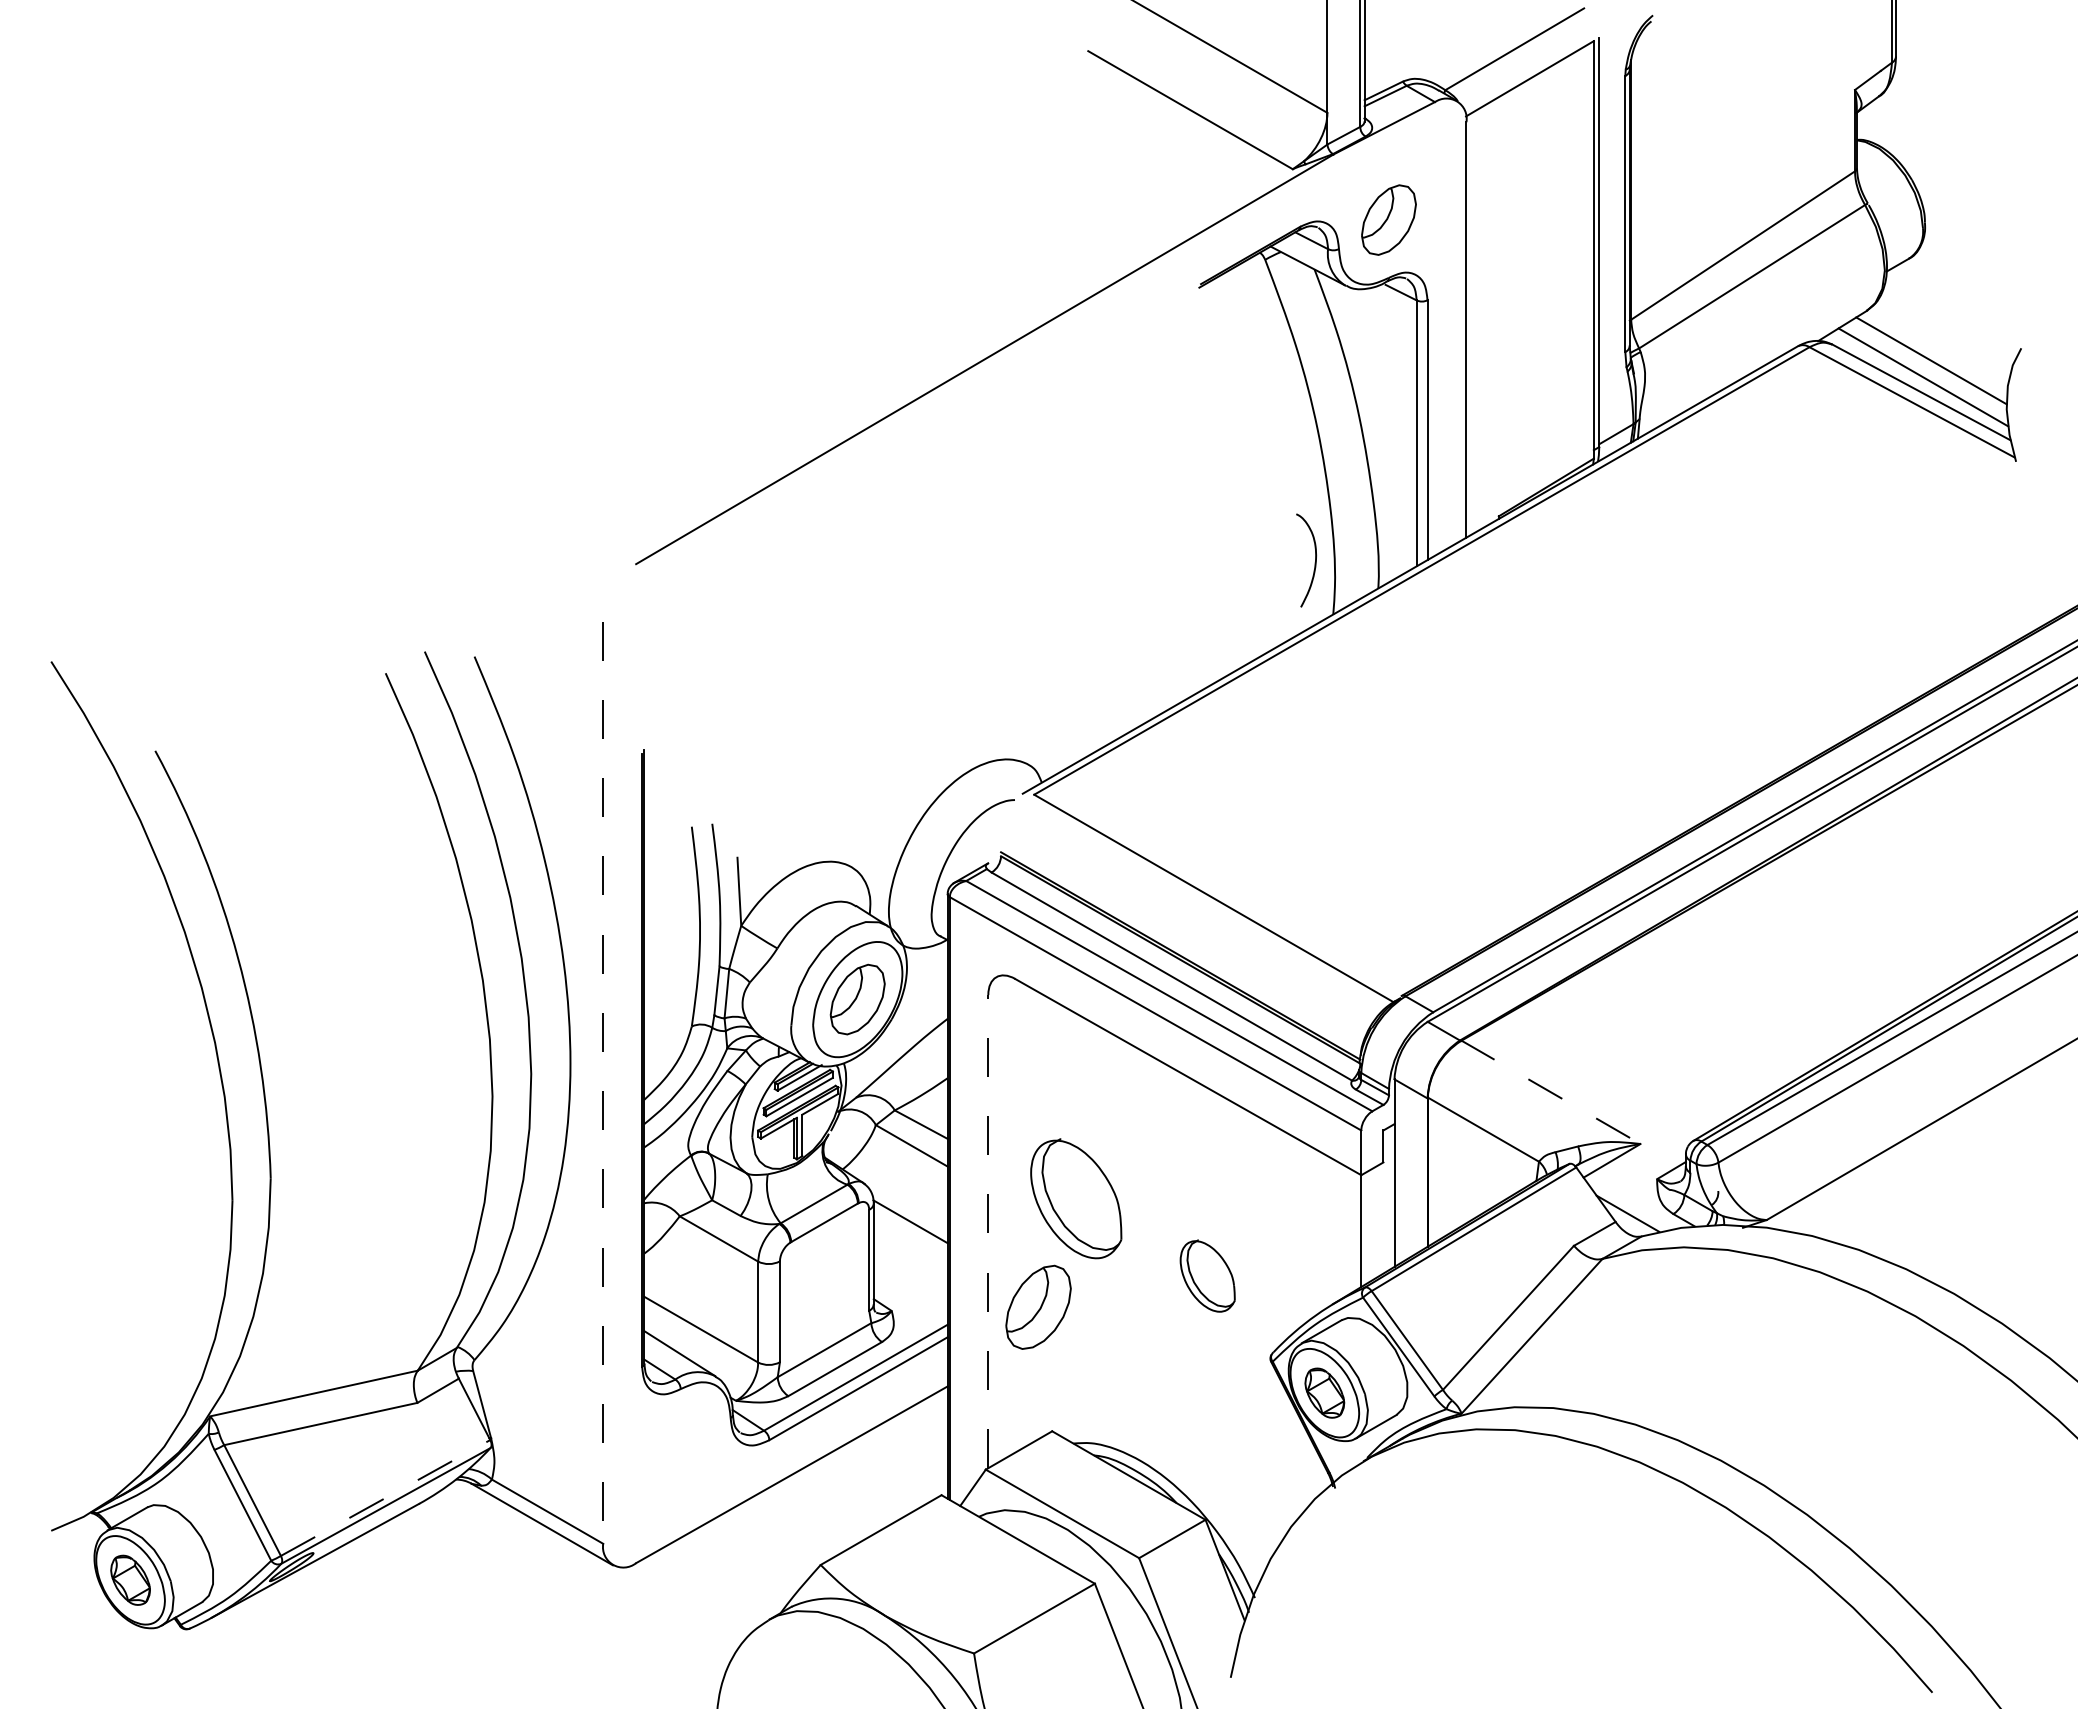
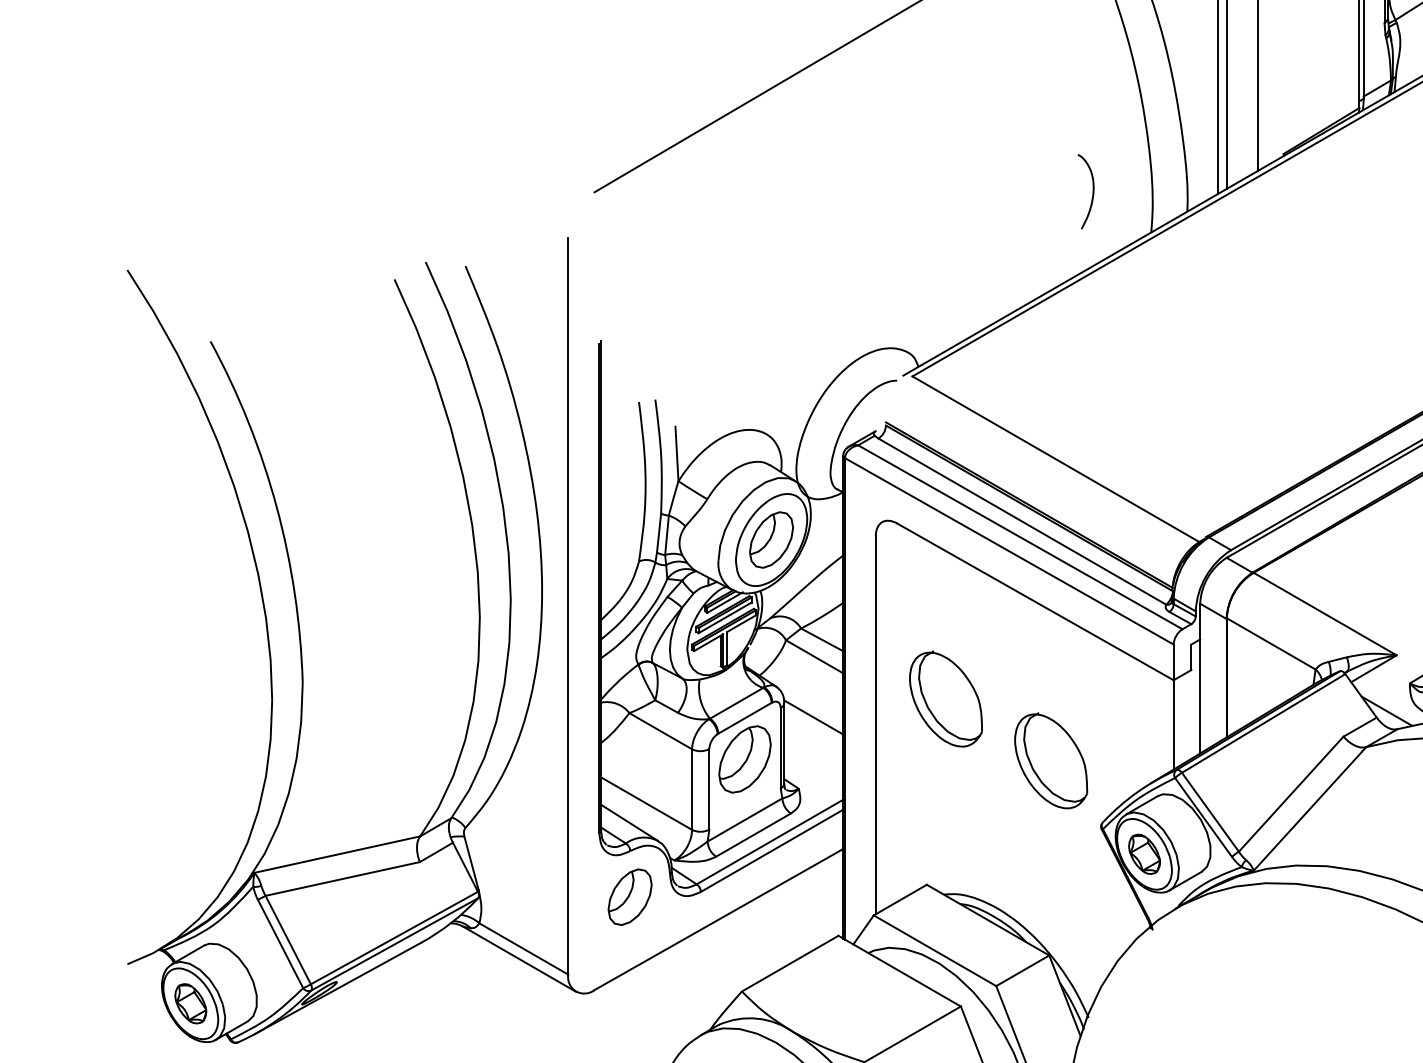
curve: (1314, 562) -> (1092, 193), moved
line: (603, 1083) -> (568, 607), dashed -> solid
line: (1550, 1092) -> (1324, 614), dashed -> solid
line: (988, 1231) -> (875, 725), dashed -> solid
part: (1207, 1275) -> (1050, 760), size x1.67
part: (1038, 1306) -> (744, 758), moved
part: (680, 1446) -> (629, 896), added
line: (385, 1498) -> (394, 938), dashed -> solid

